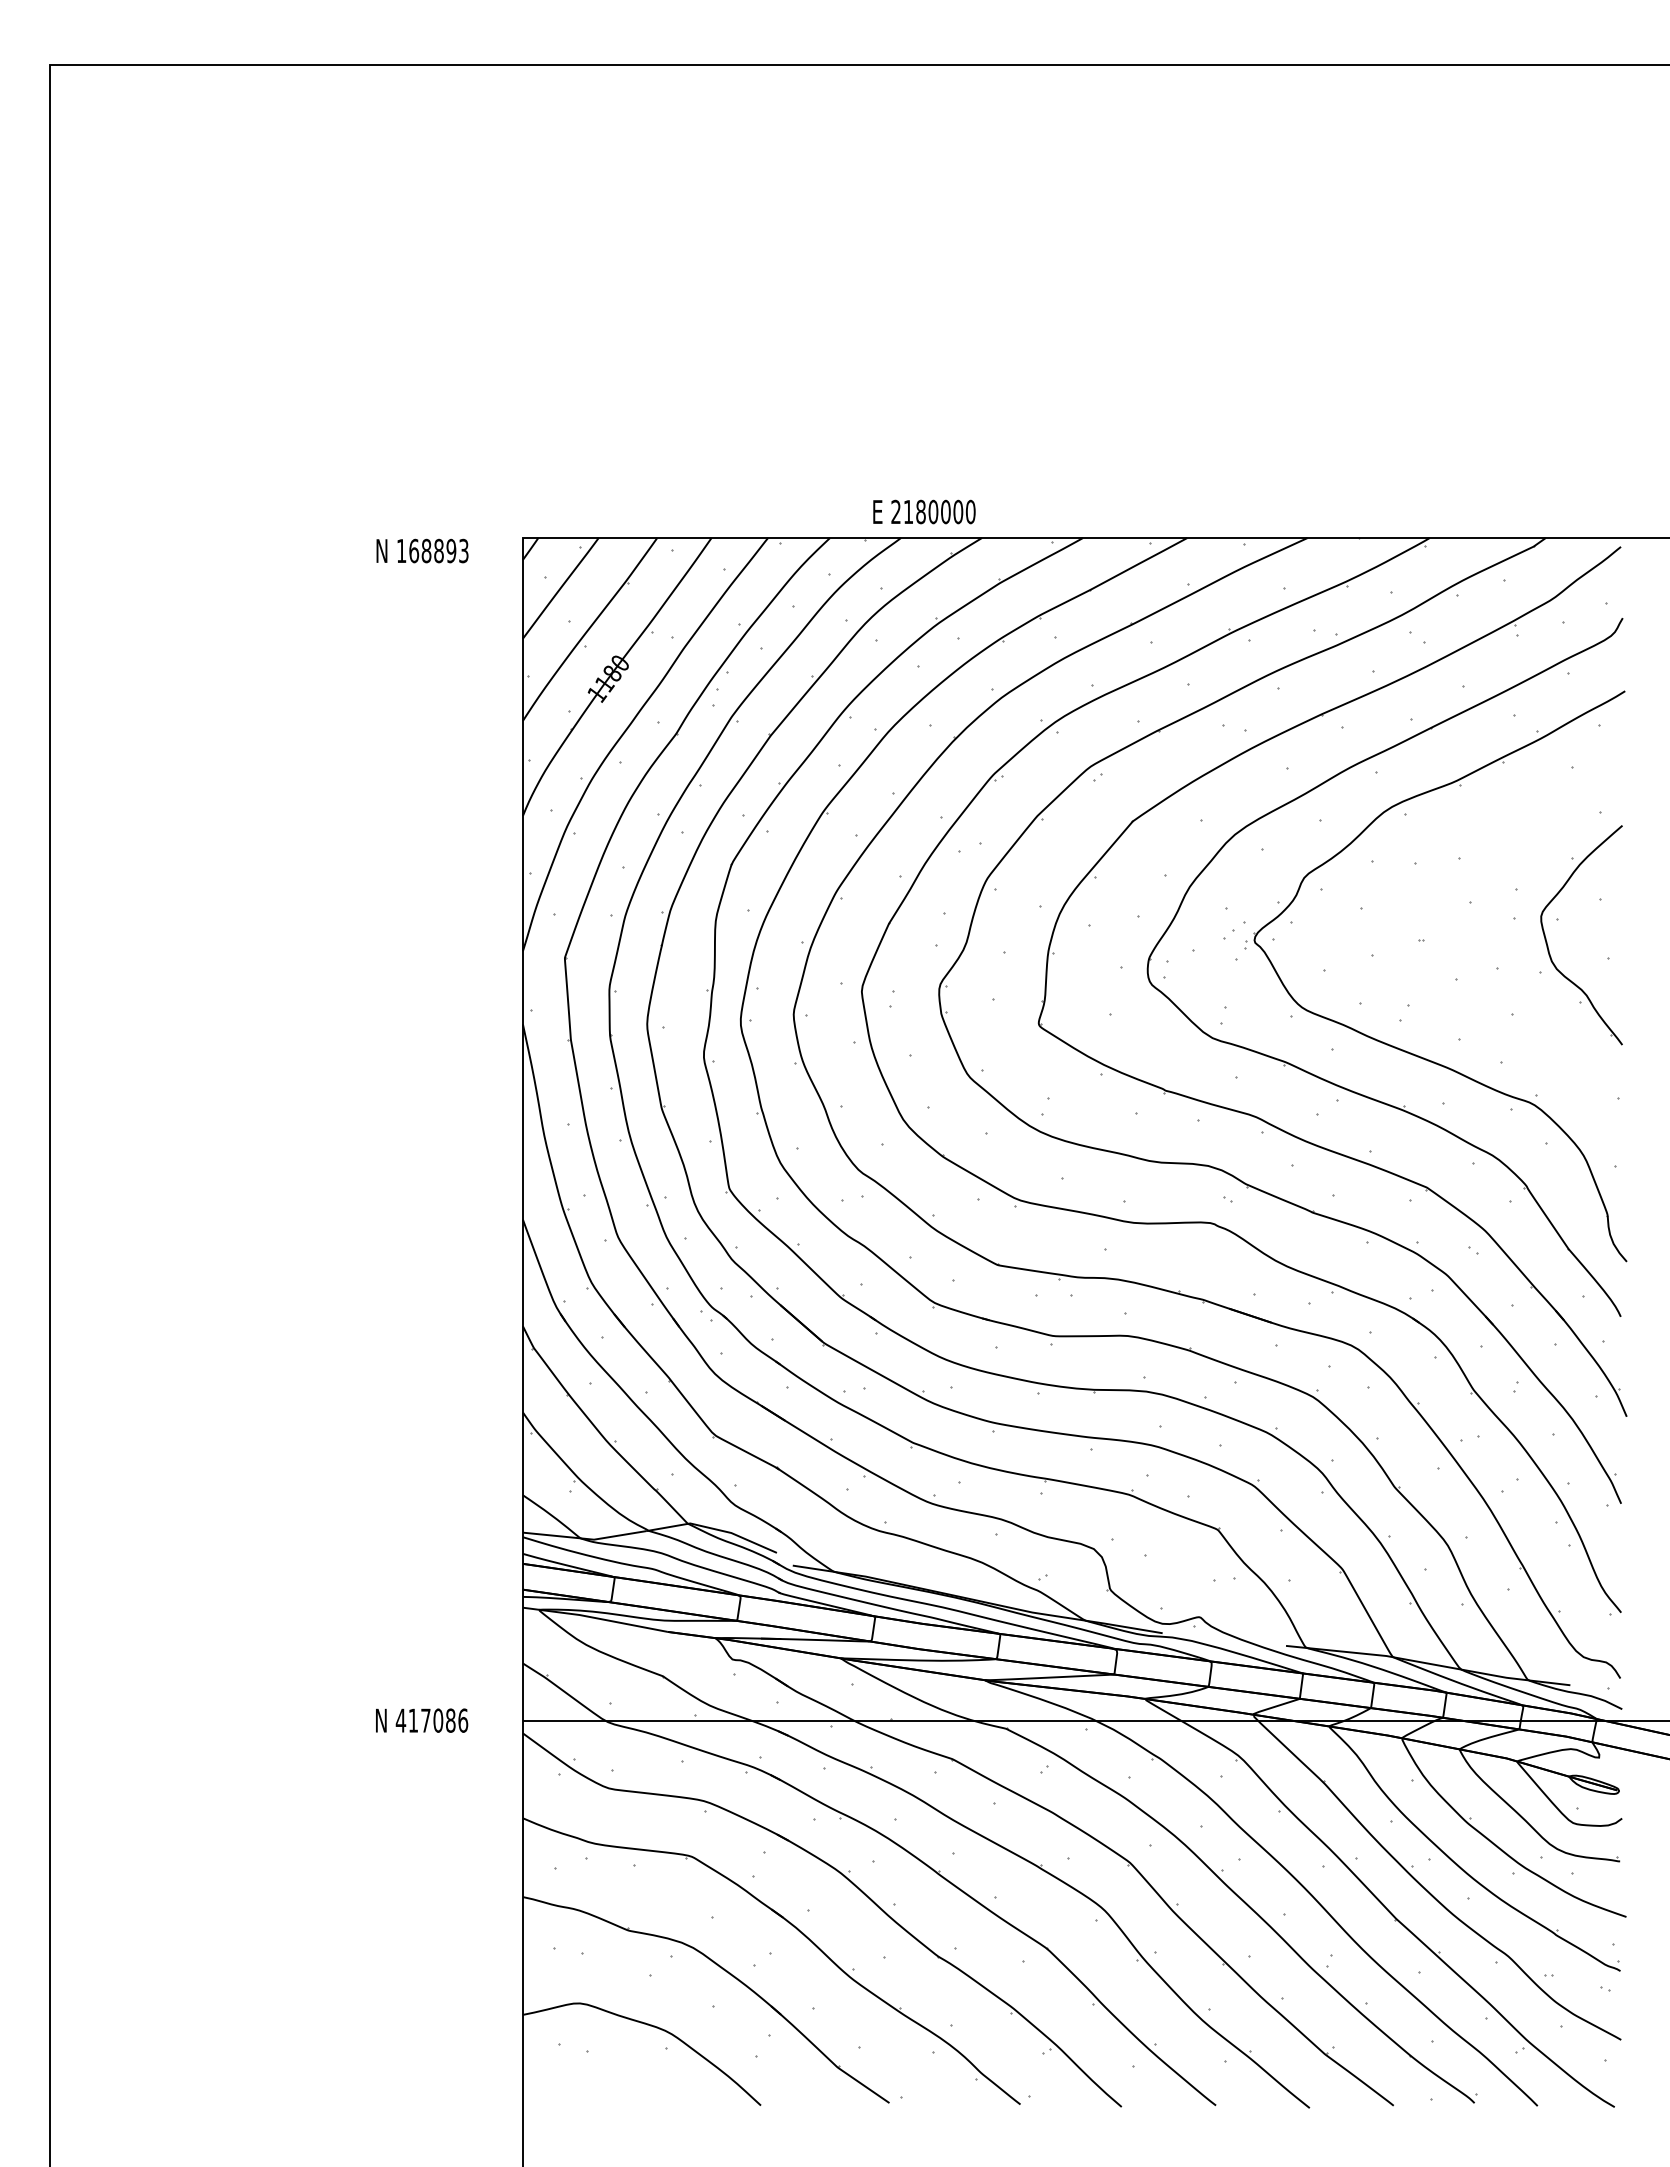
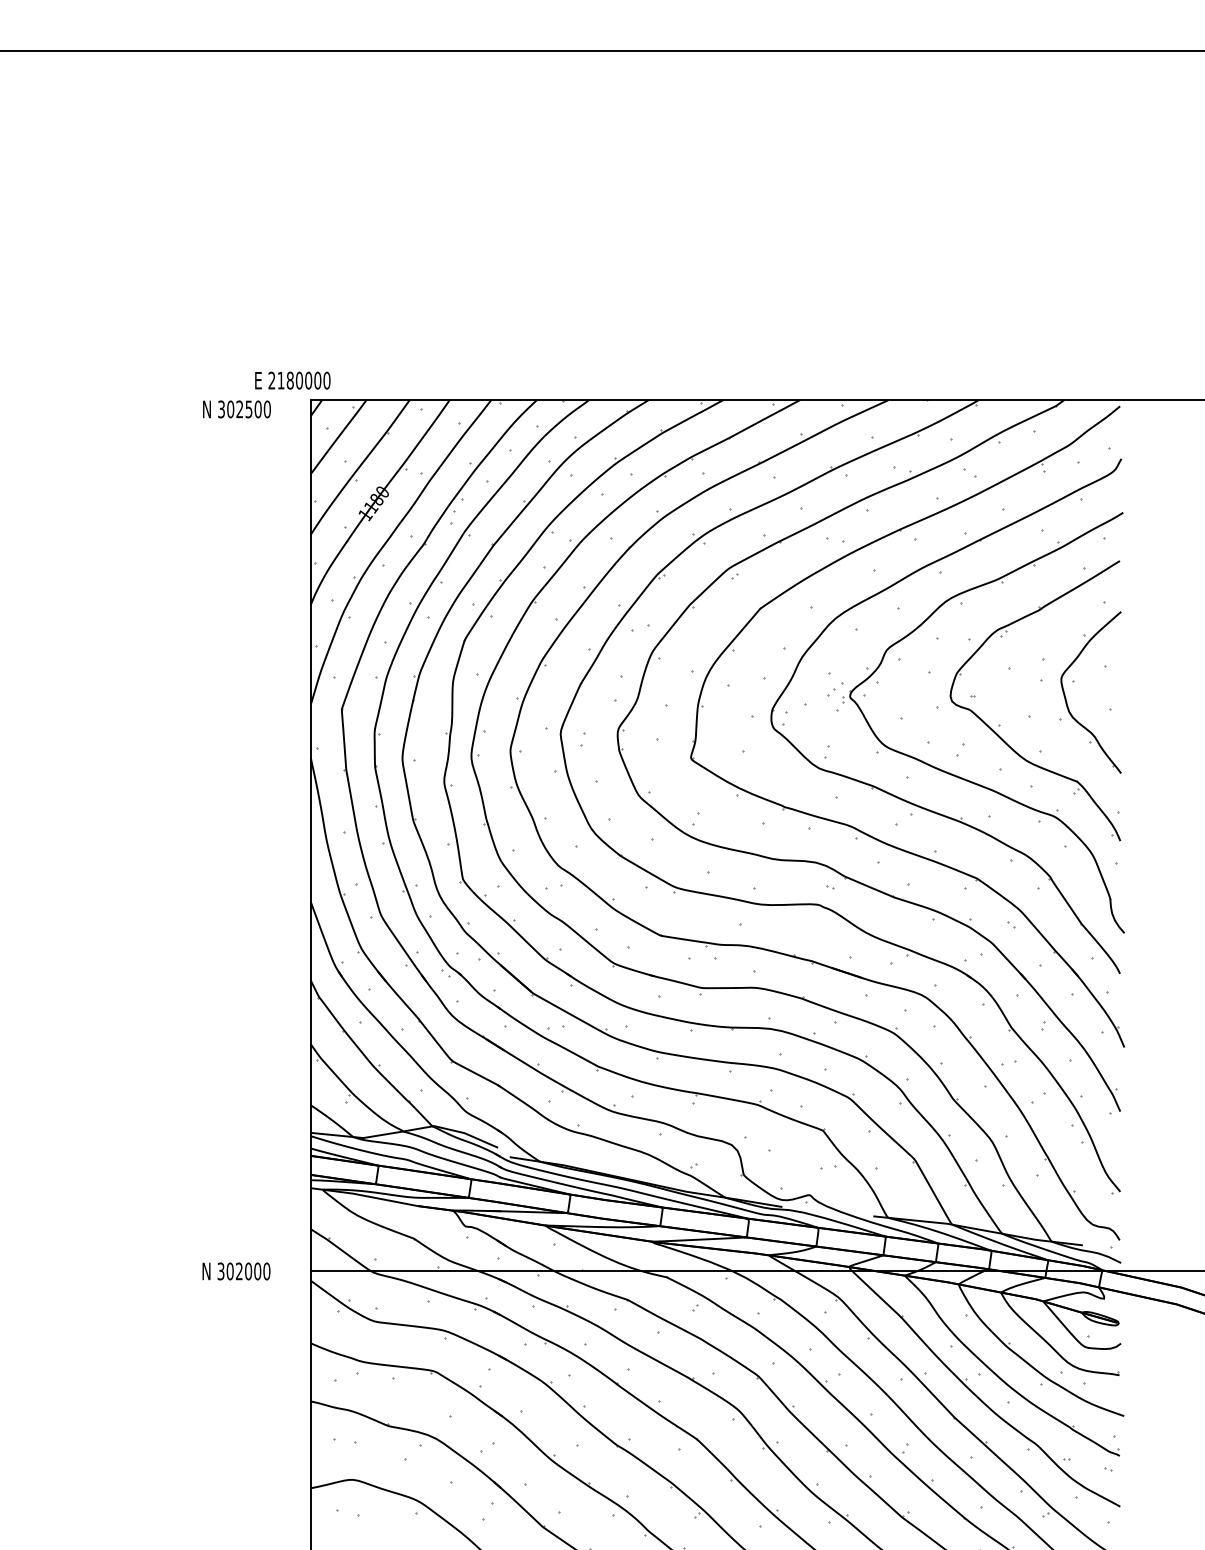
text: (924, 511) -> (292, 380), moved
text: (432, 550) -> (244, 409), 168893 -> 302500
part: (1457, 994) -> (999, 736), added
text: (431, 1720) -> (243, 1271), 417086 -> 302000

